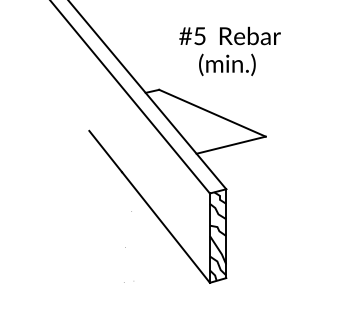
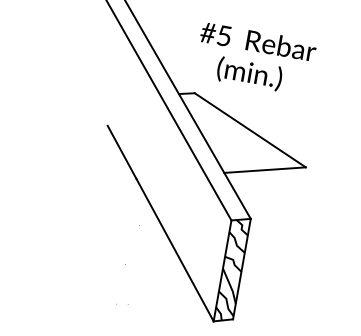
text: (229, 50) -> (254, 58), moved

